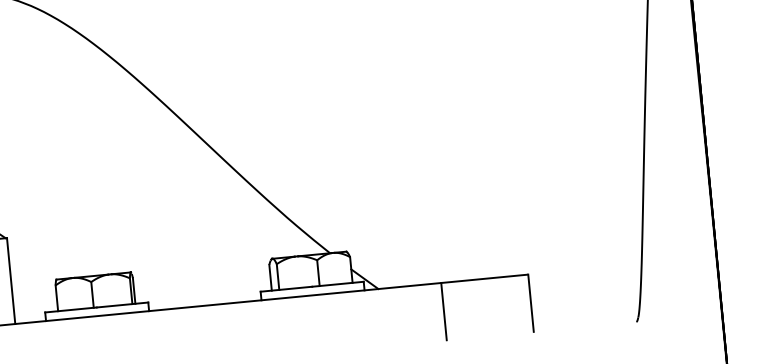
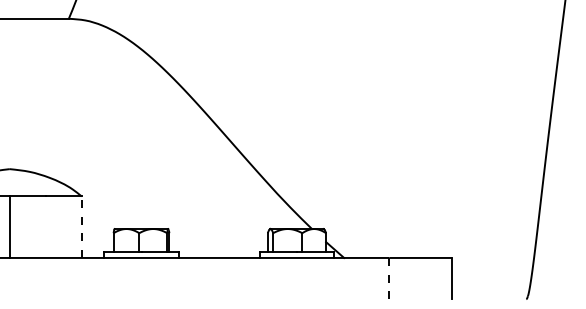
line: (11, 280) -> (82, 226), solid -> dashed
line: (444, 311) -> (389, 278), solid -> dashed

